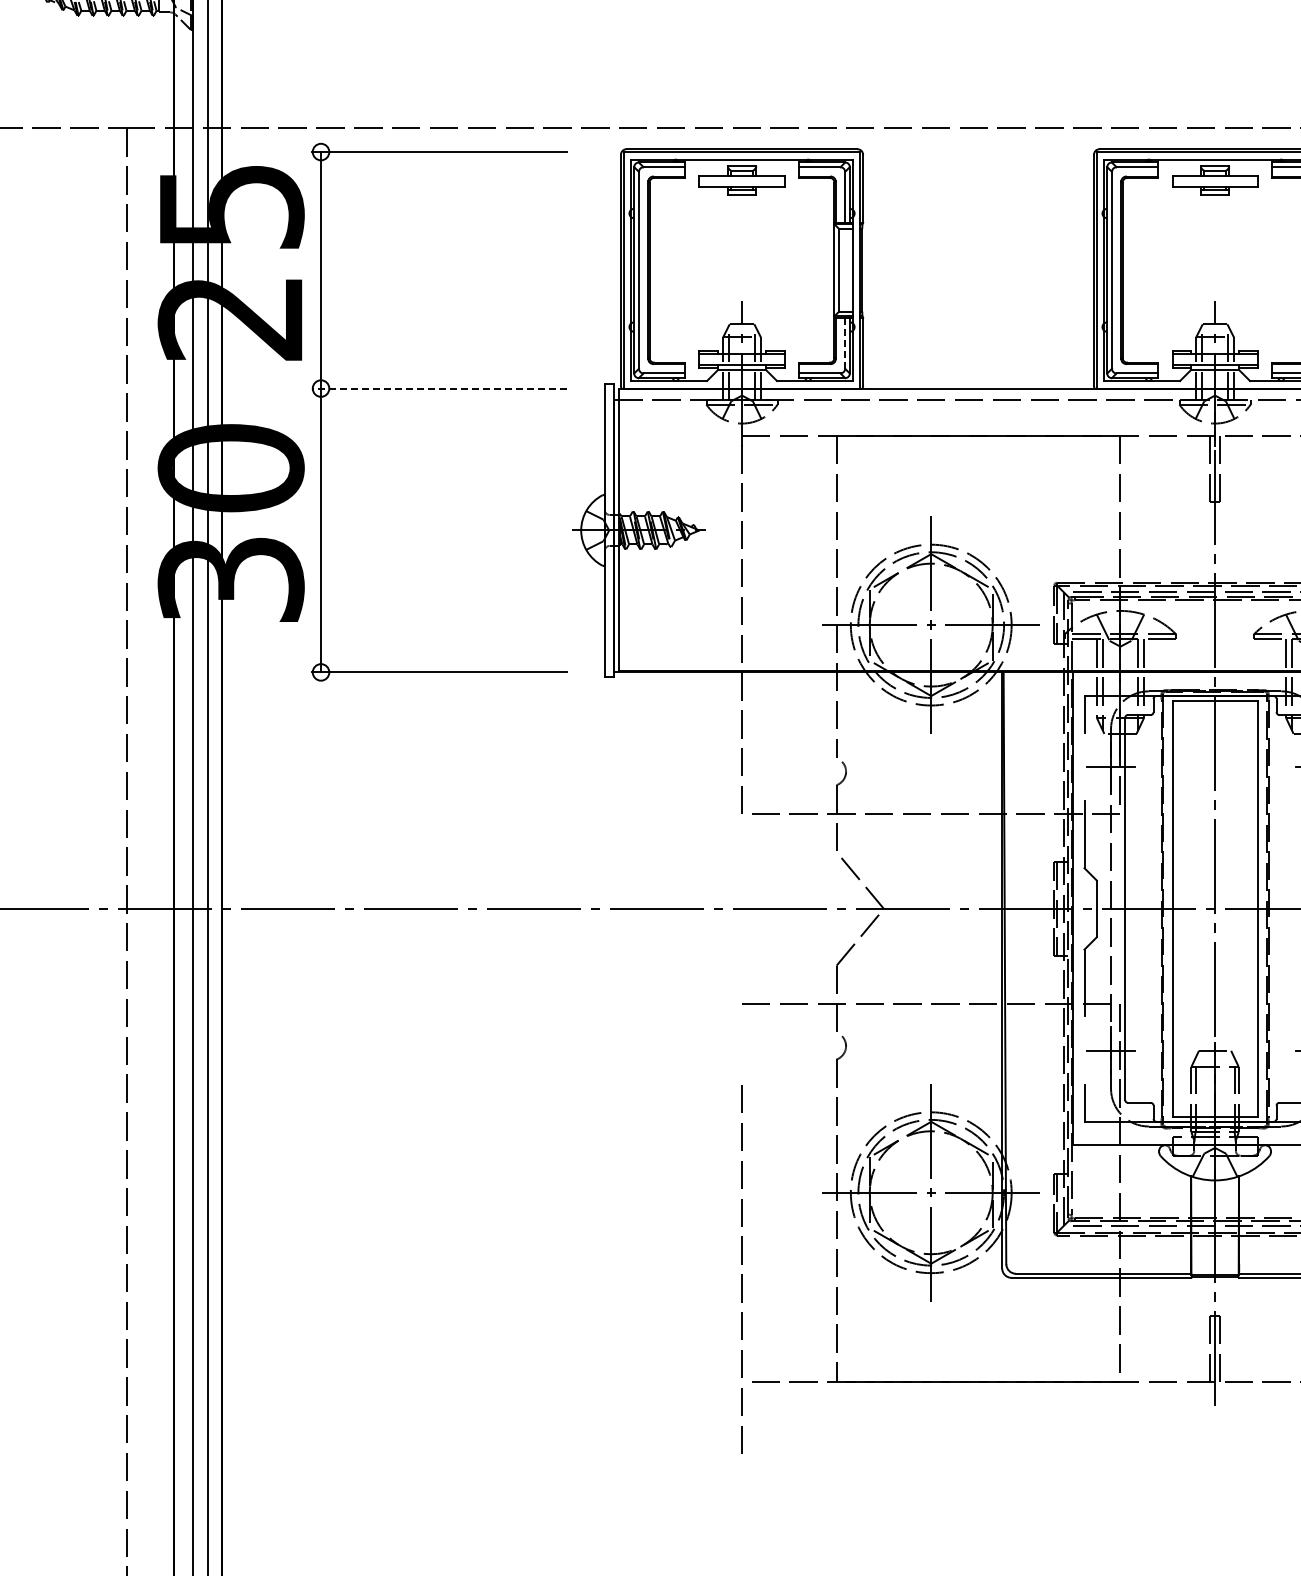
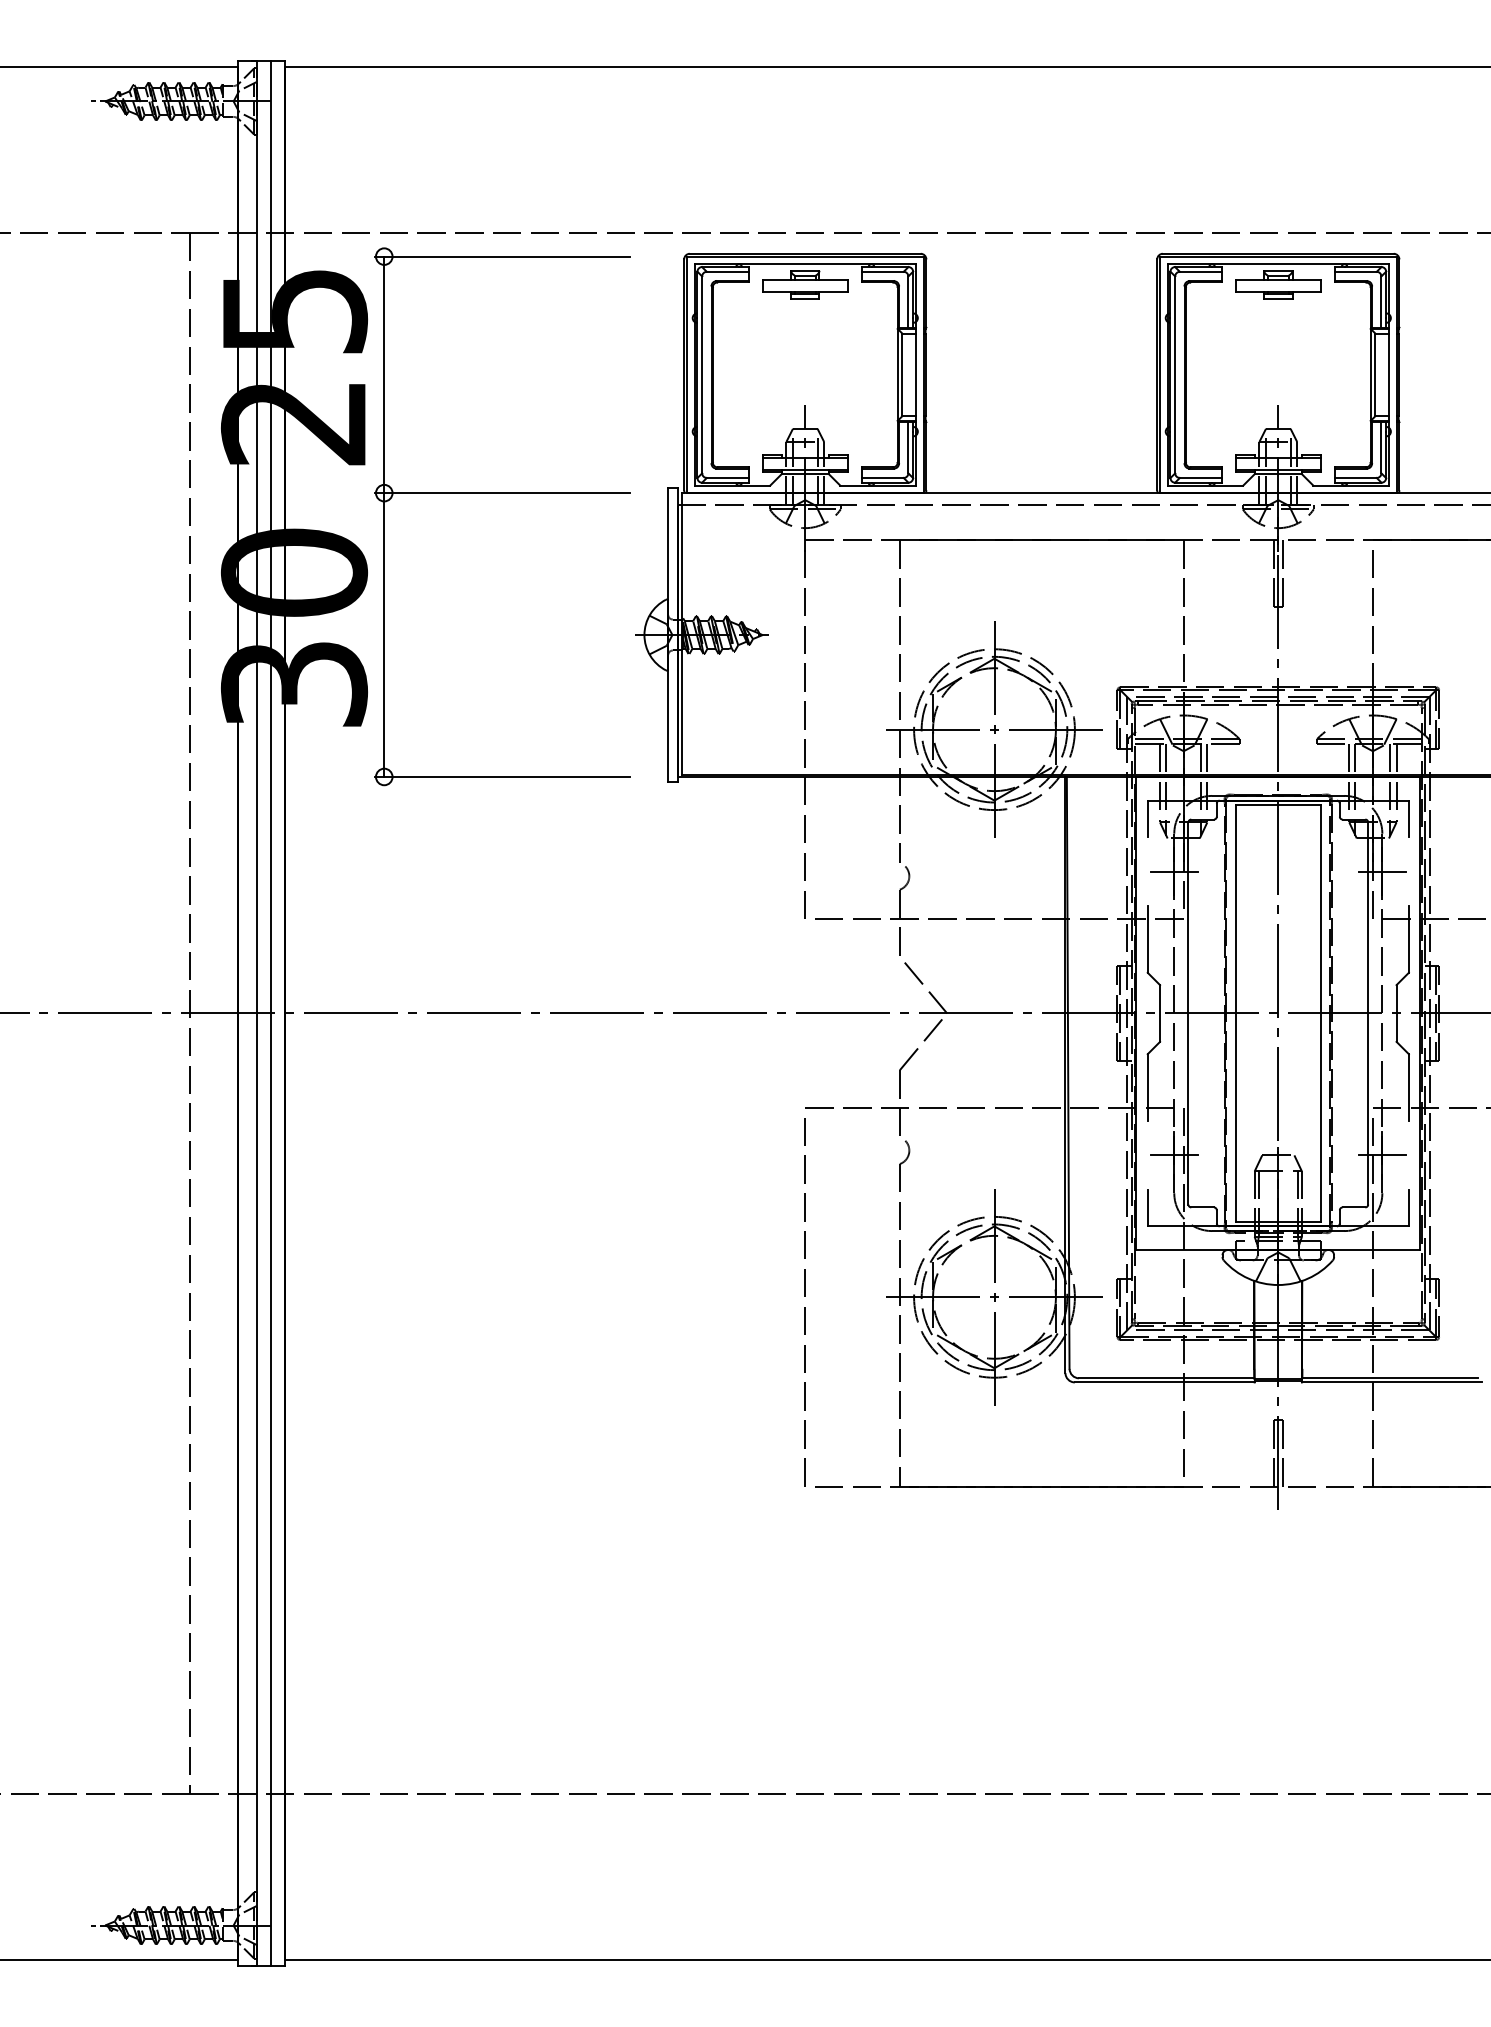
line: (845, 342) -> (908, 447), dashed -> solid
line: (439, 388) -> (502, 493), dashed -> solid
line: (741, 1274) -> (804, 1307), moved

